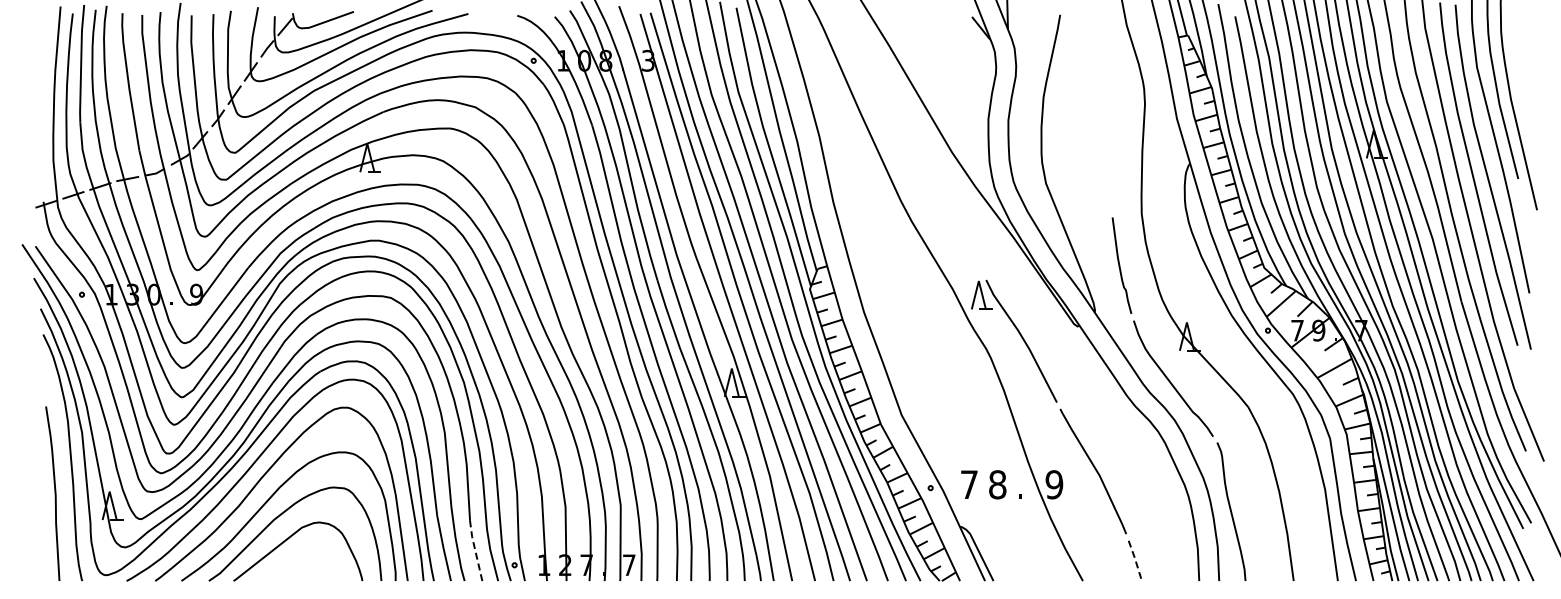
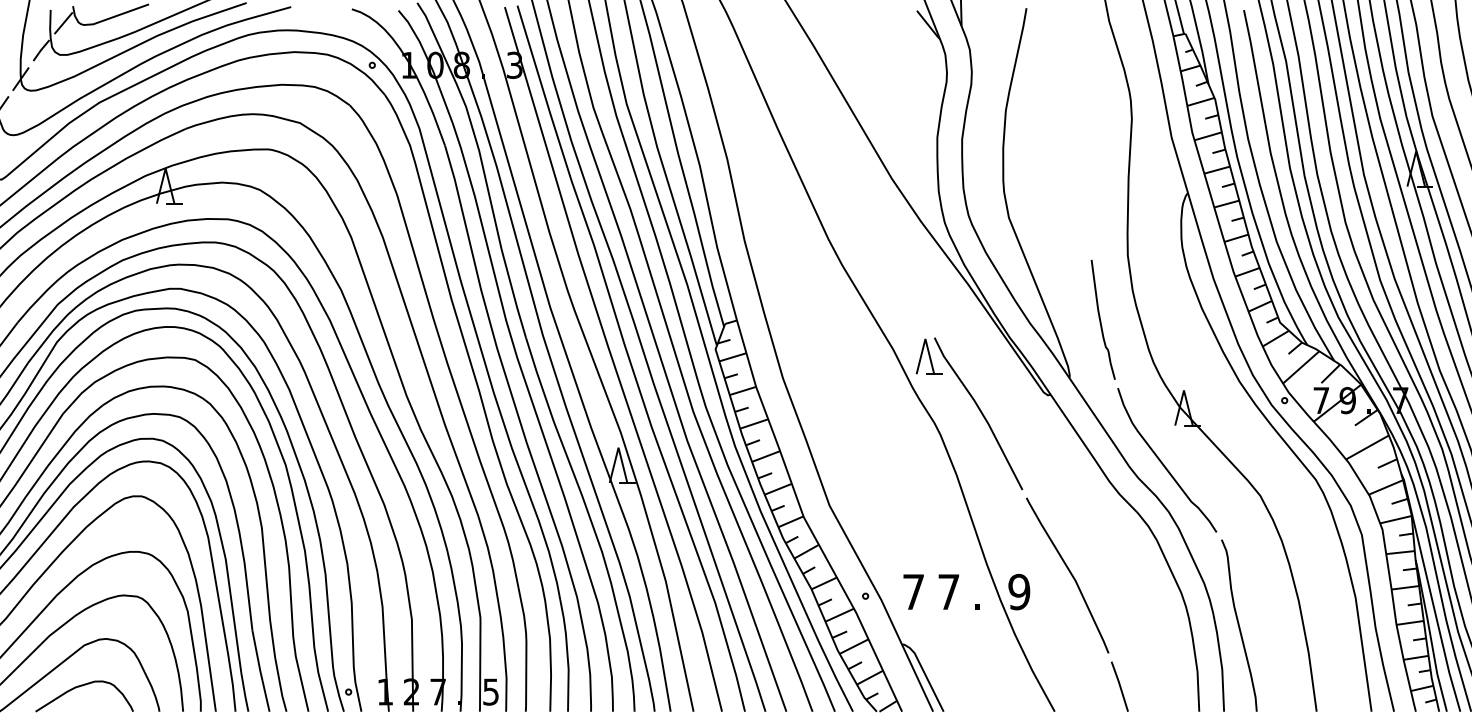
text: (997, 484) -> (948, 591), 8 -> 7
line: (475, 550) -> (300, 673), dashed -> solid
line: (1135, 560) -> (1120, 686), dashed -> solid
curve: (298, 561) -> (80, 687), added
text: (629, 565) -> (491, 692), 7 -> 5

